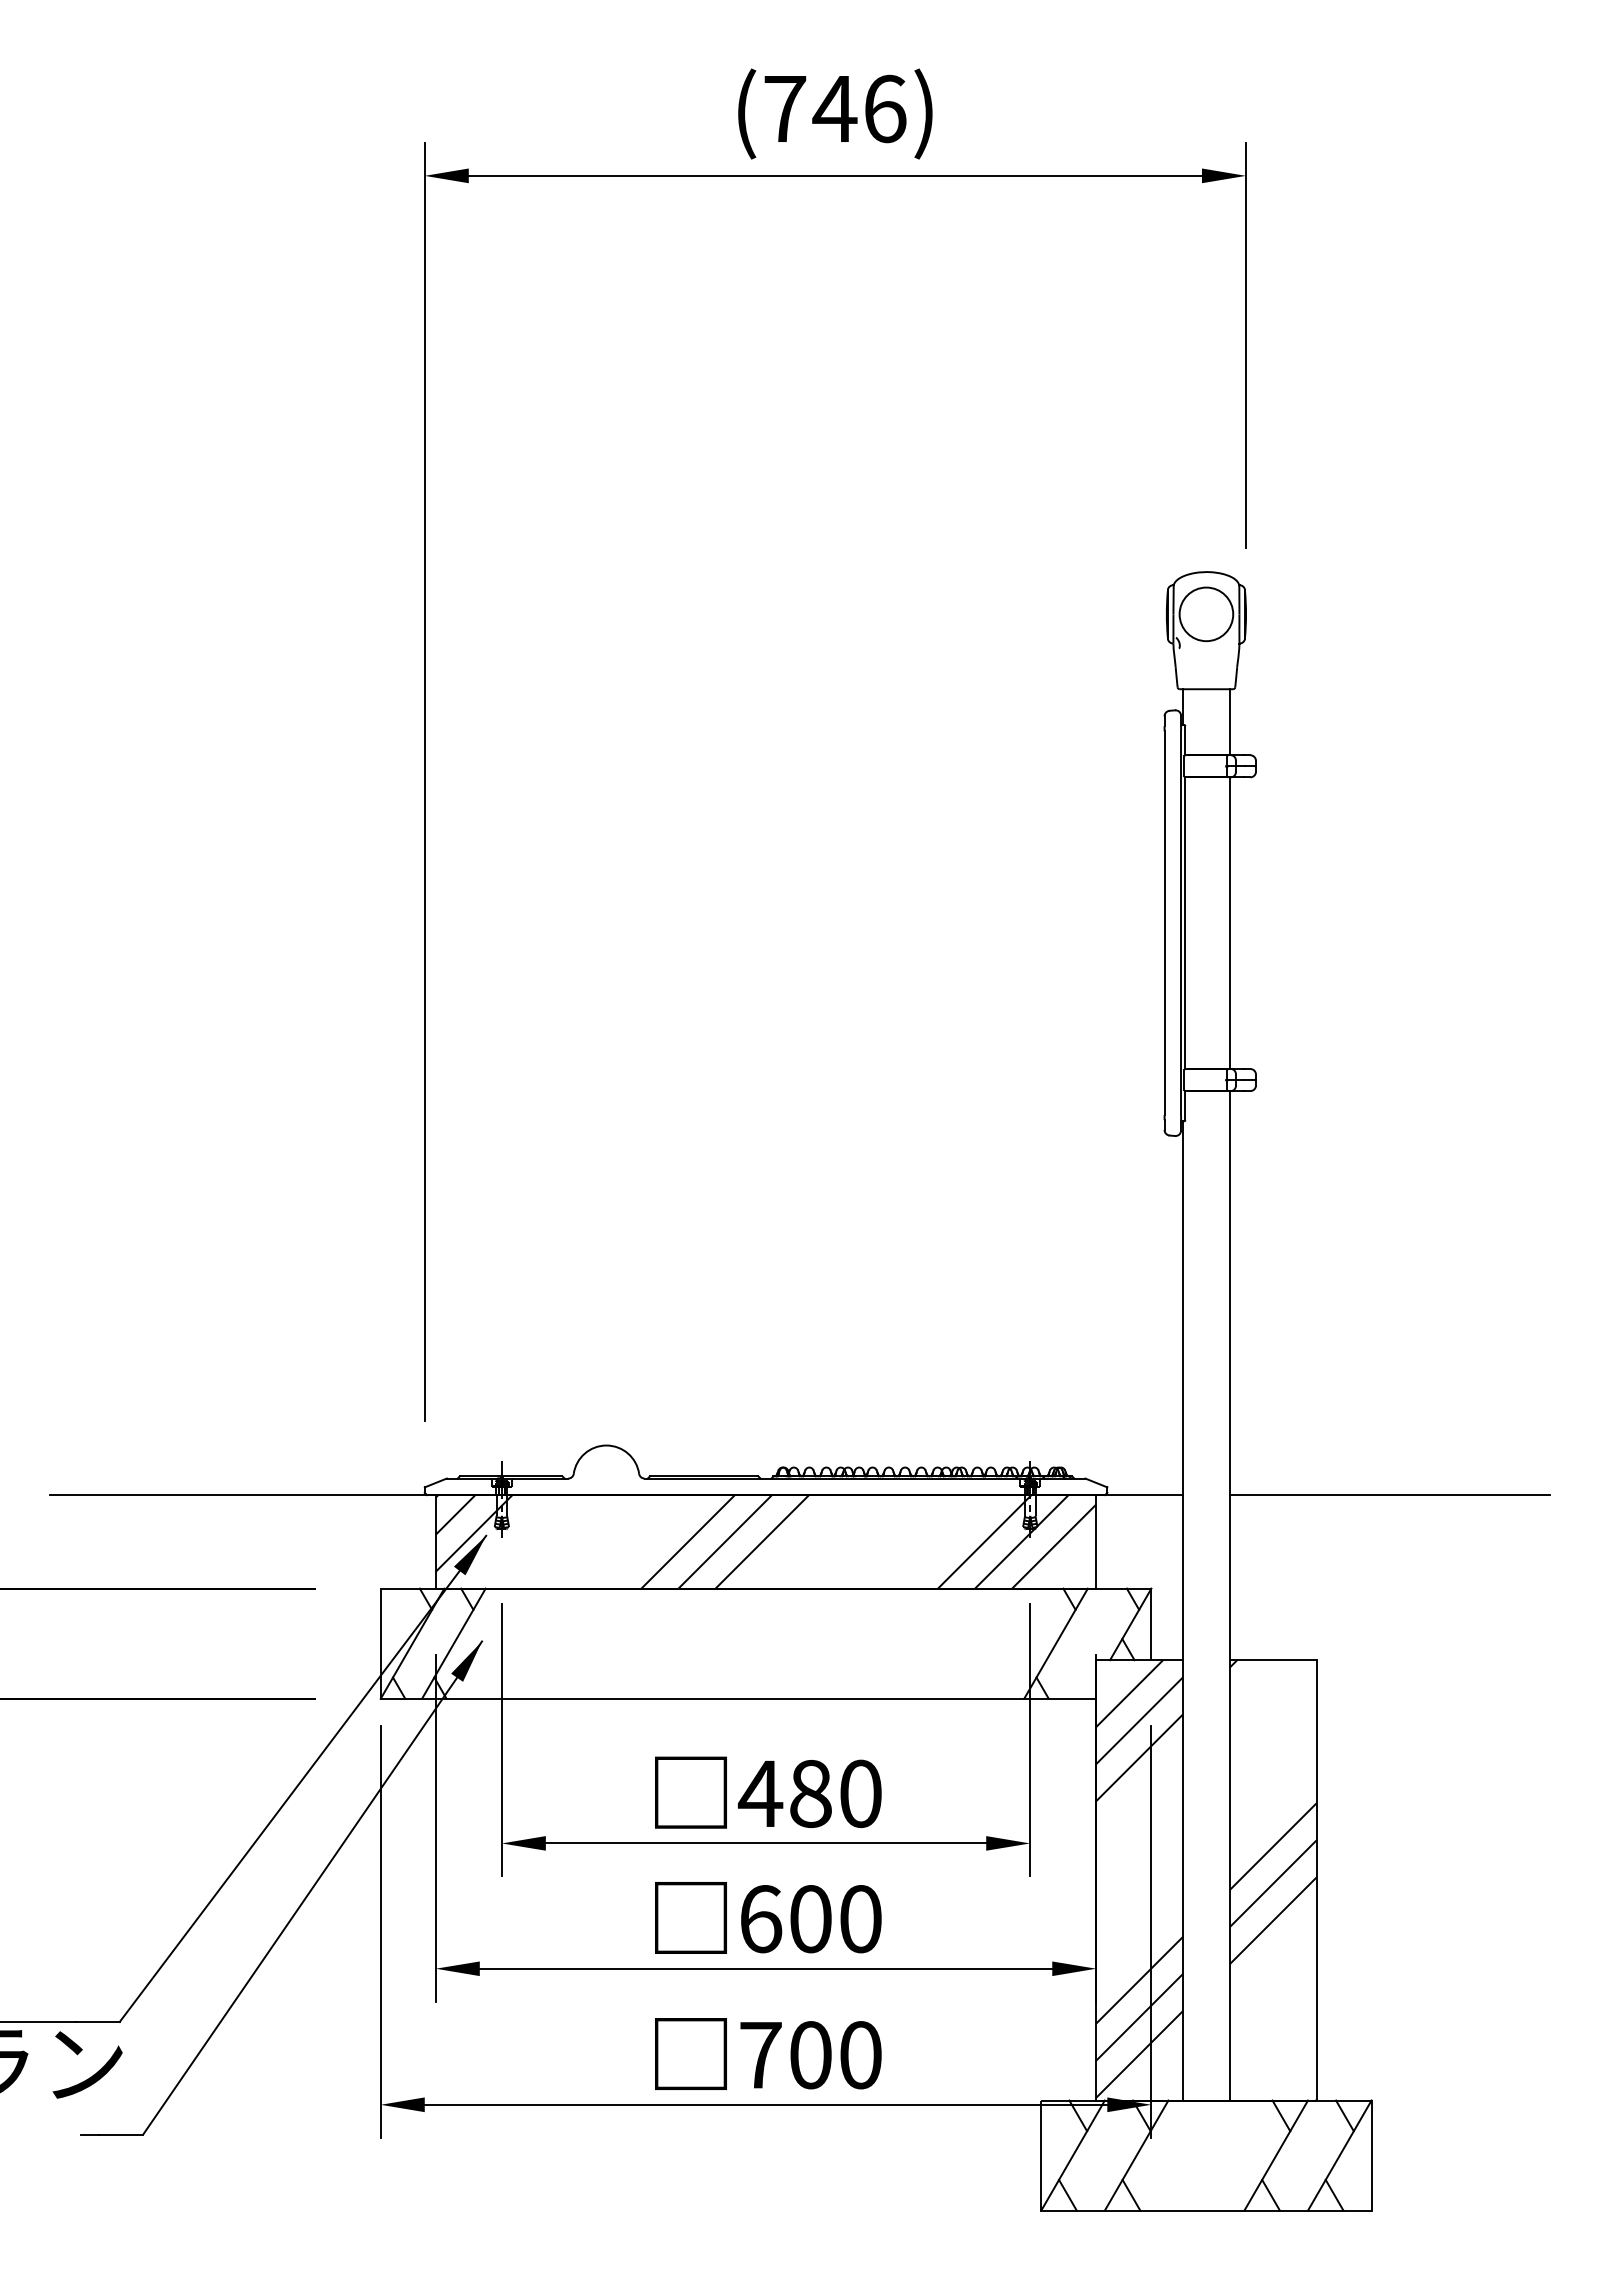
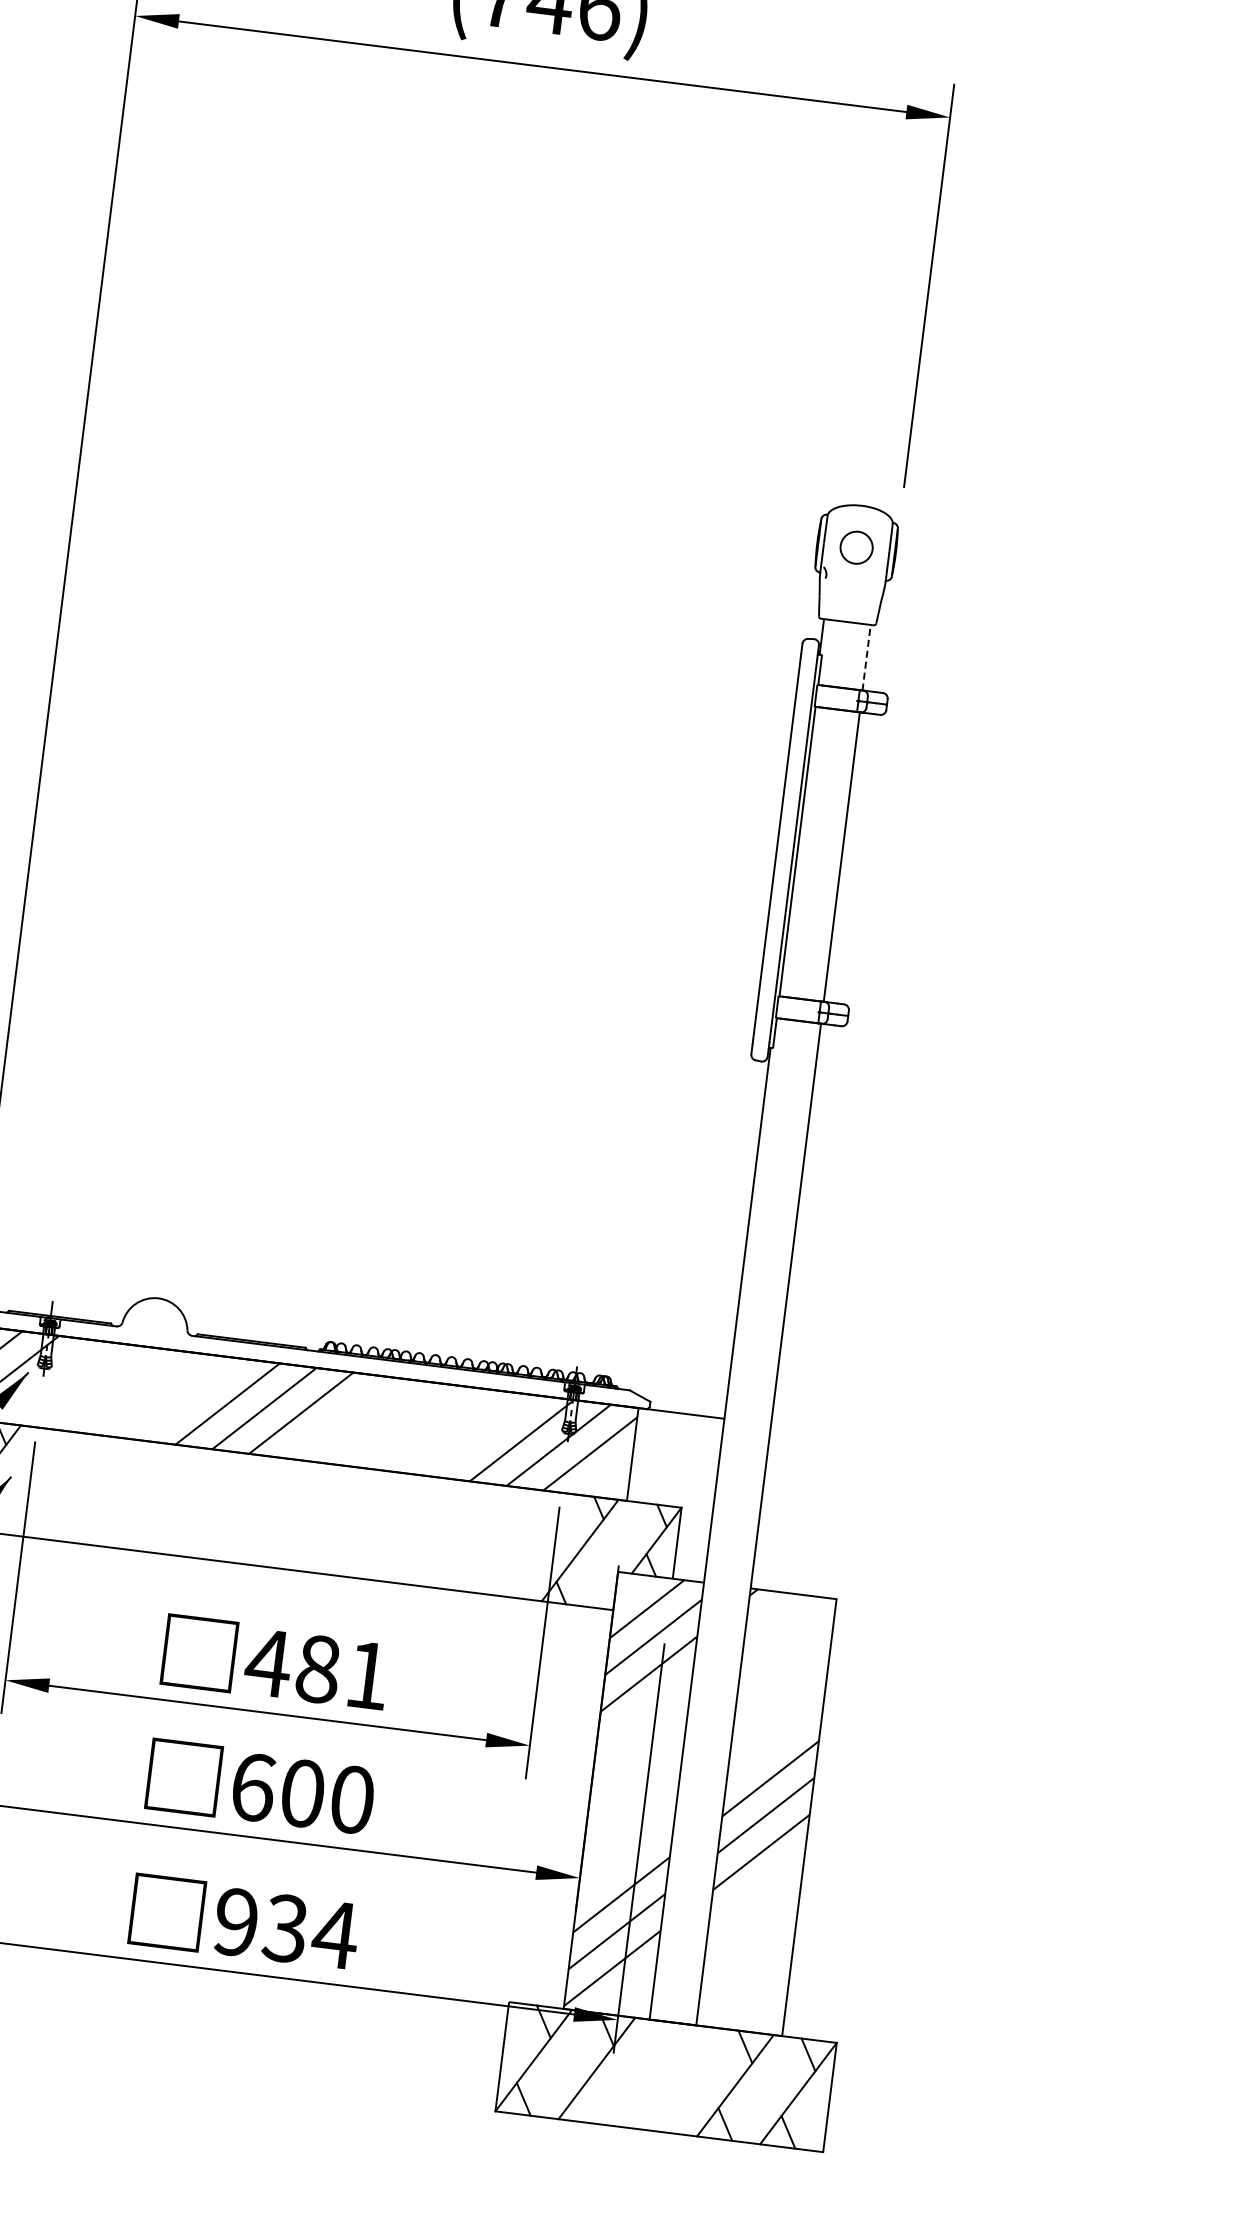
circle: (1206, 614) -> (856, 547), size x0.6
line: (1229, 721) -> (866, 656), solid -> dashed
line: (1389, 1495) -> (929, 1444), removed
text: (860, 1793) -> (367, 1675), 480 -> 481
text: (811, 2055) -> (286, 1929), 700 -> 934
line: (1131, 2194) -> (586, 2106), removed

